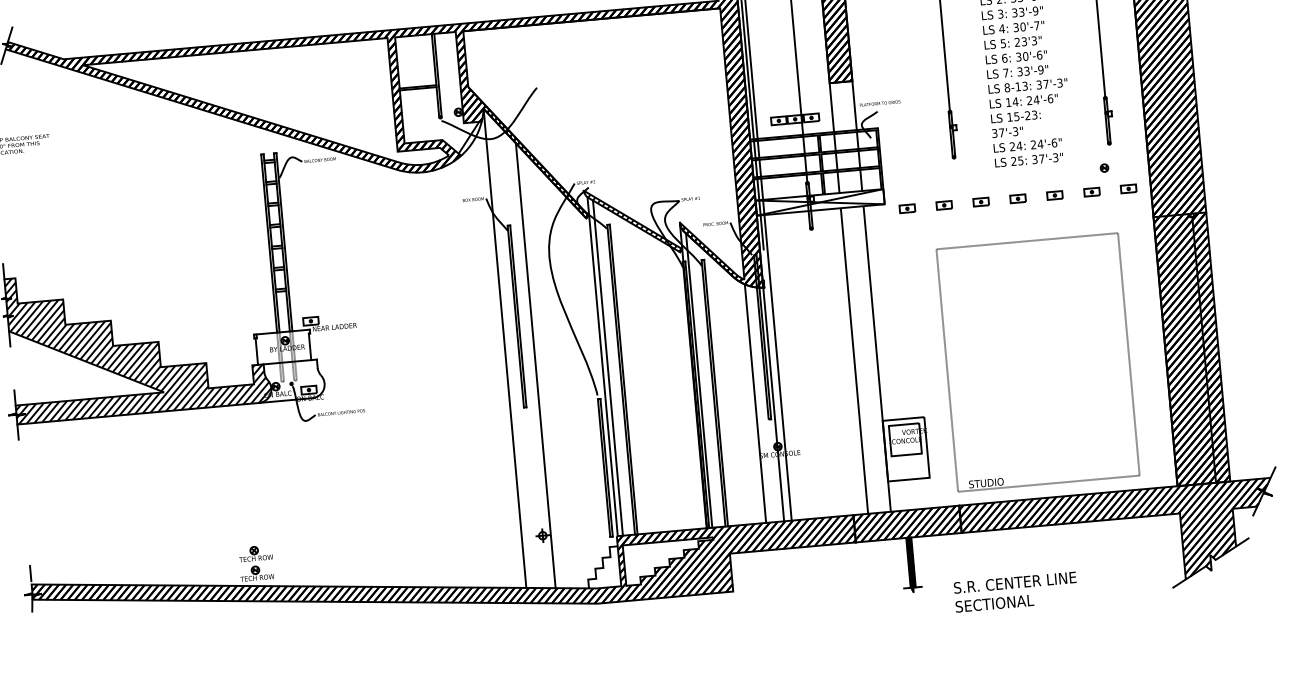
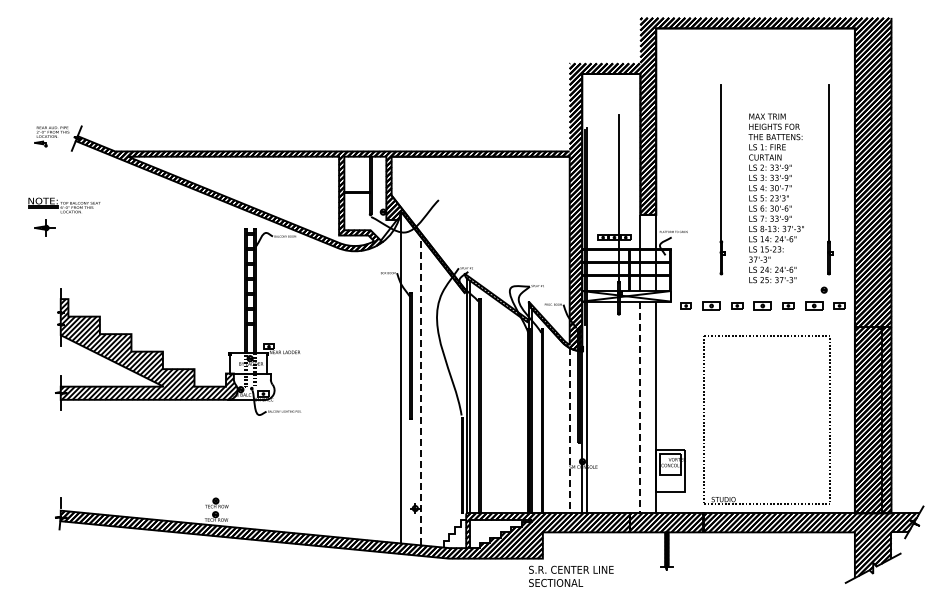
part: (1091, 191) -> (813, 305), size x1.6
part: (1017, 198) -> (762, 305), size x1.6
part: (943, 204) -> (711, 305), size x1.6
line: (854, 360) -> (640, 407), solid -> dashed
line: (535, 364) -> (420, 390), solid -> dashed
line: (755, 403) -> (569, 430), solid -> dashed
text: (1016, 590) -> (571, 575), moved

